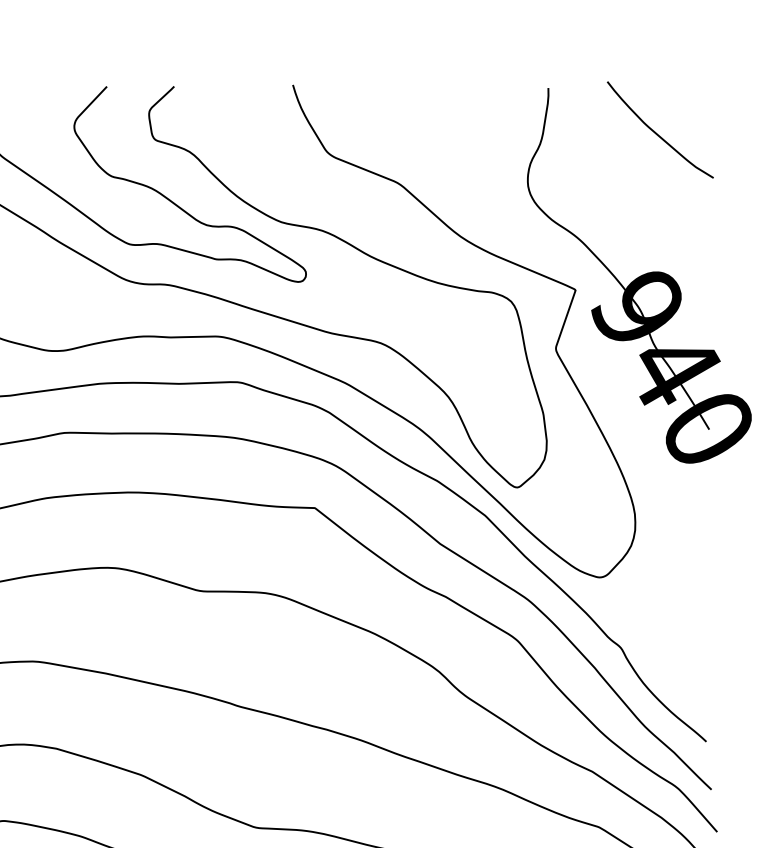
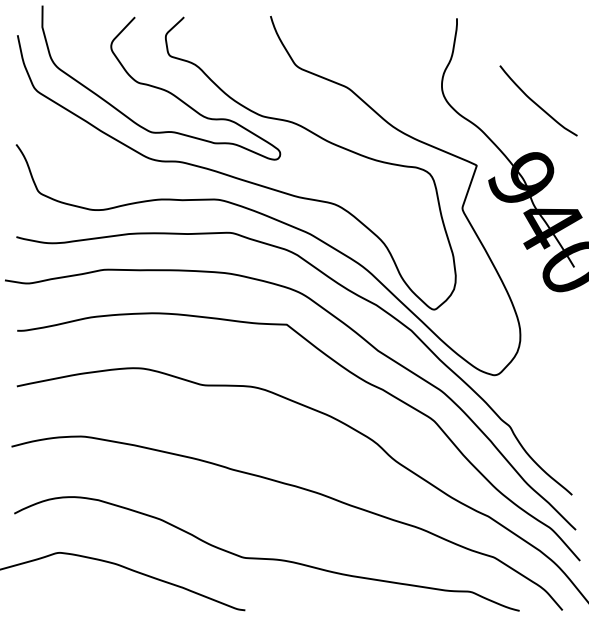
curve: (658, 133) -> (537, 103), moved

